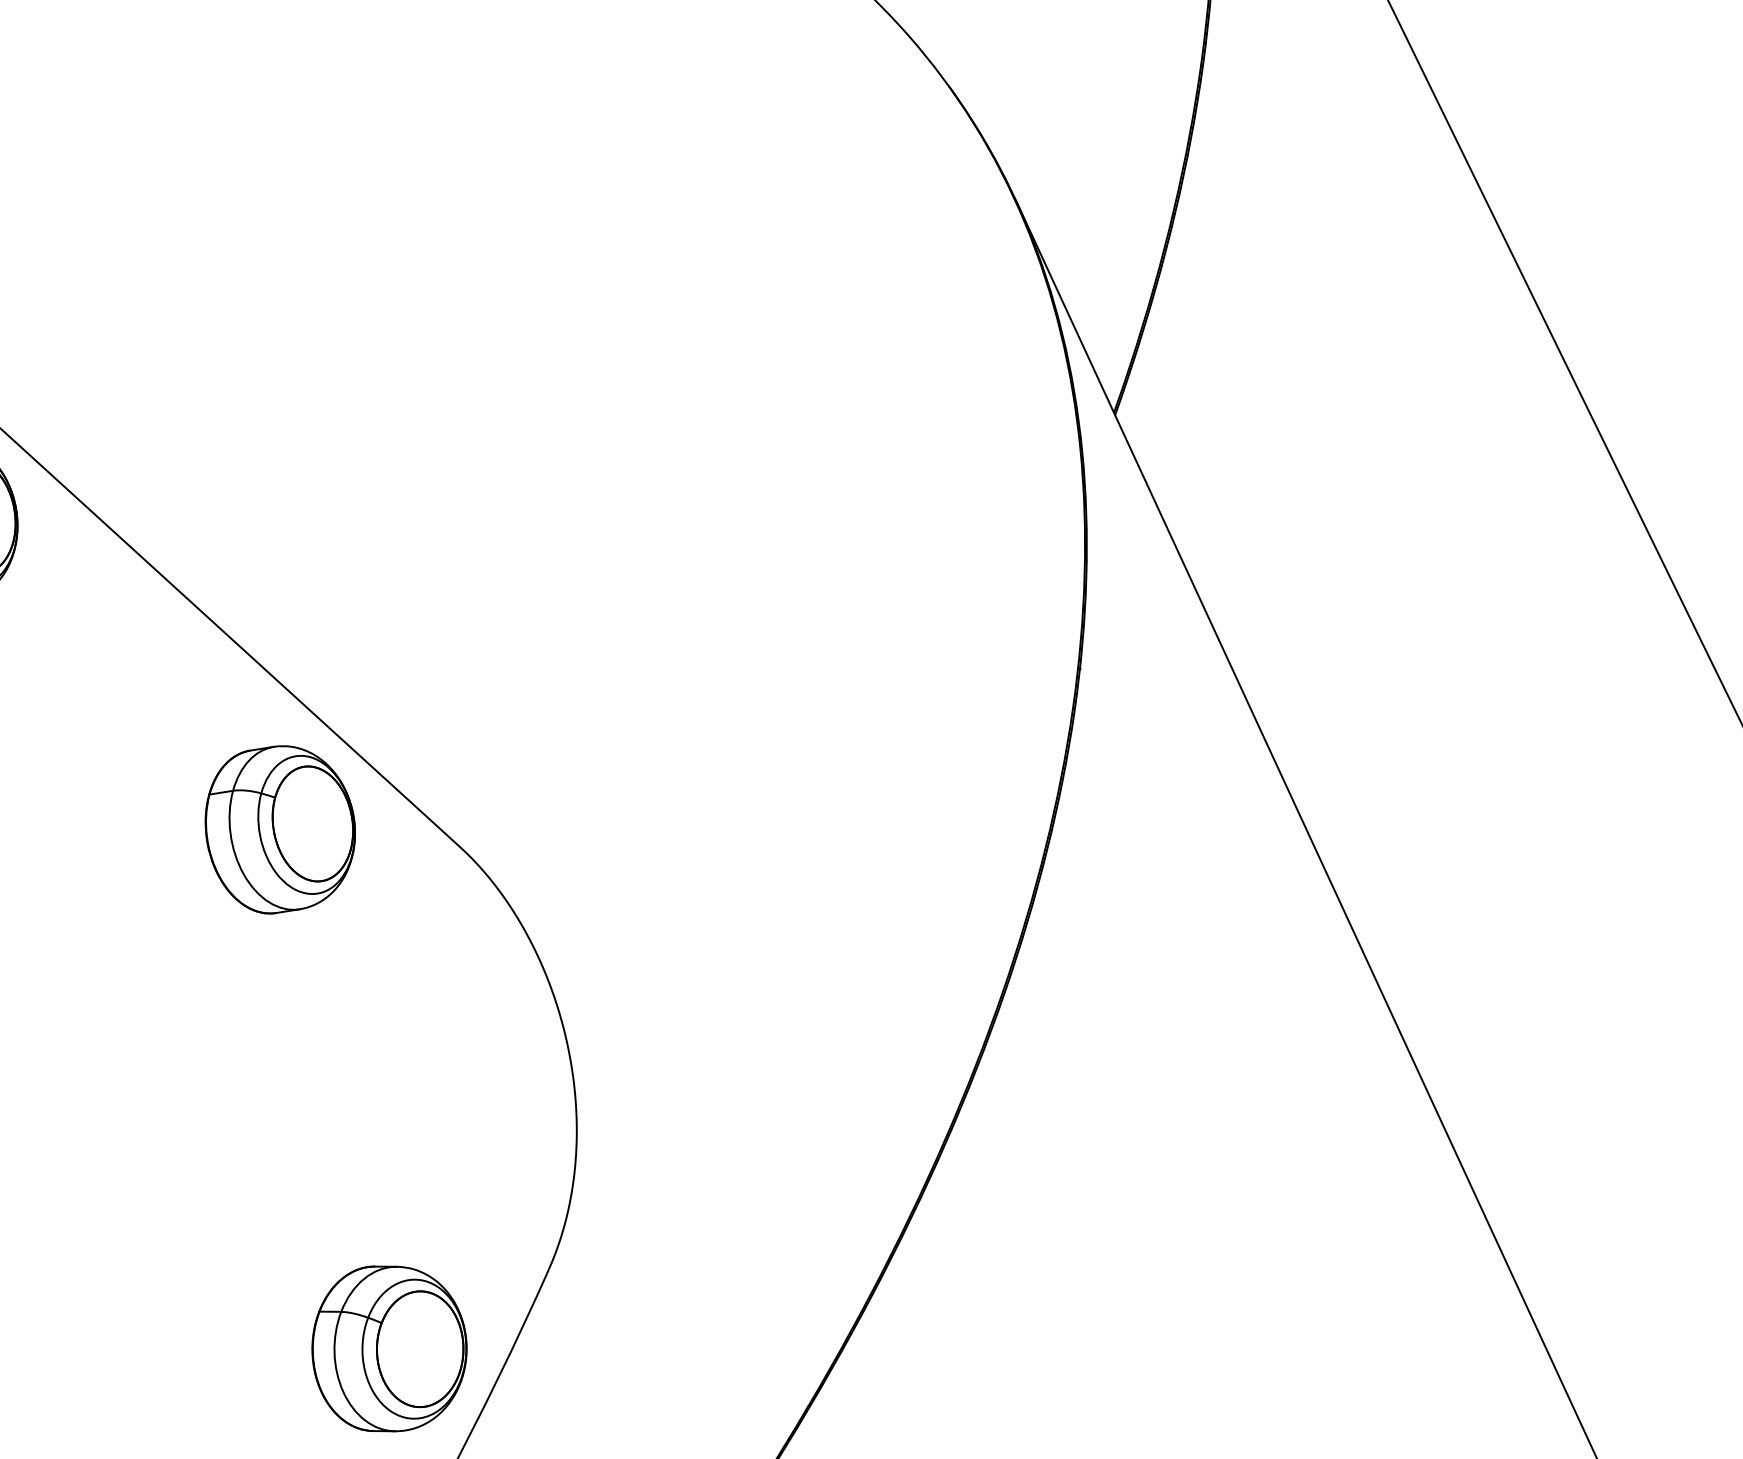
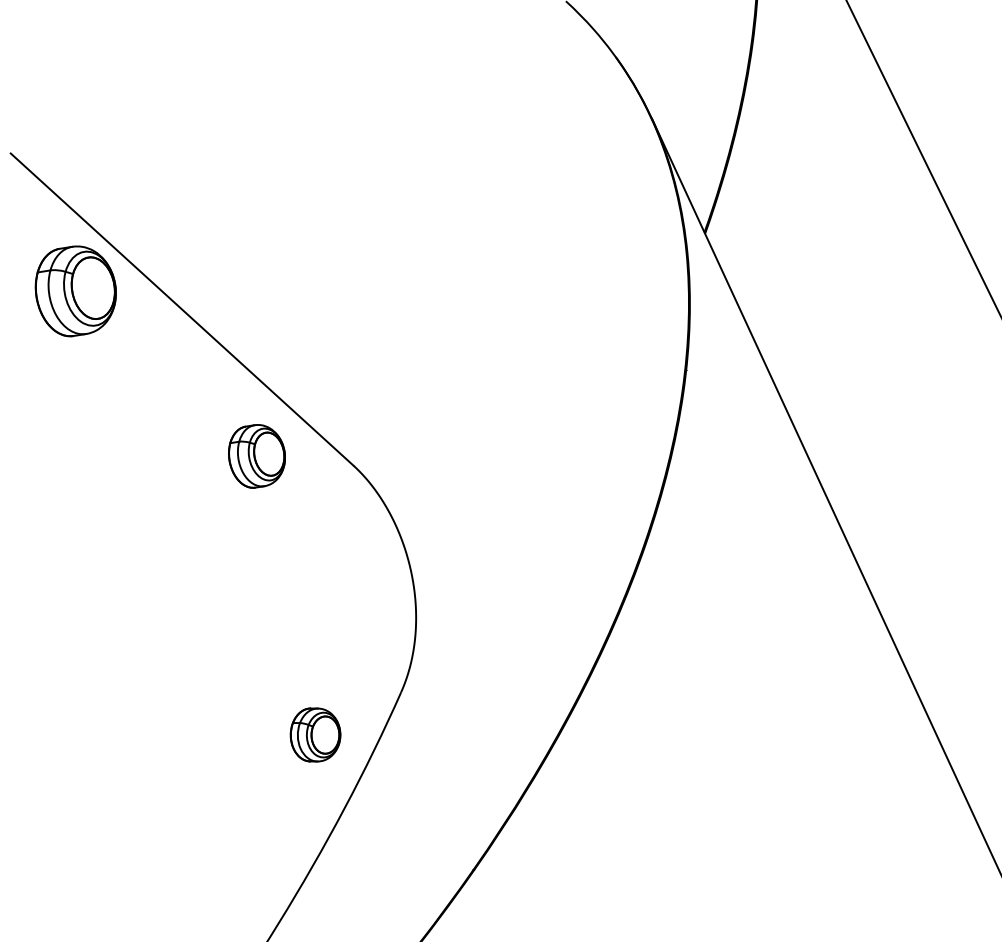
part: (279, 830) -> (256, 456), size x0.7
part: (389, 1347) -> (315, 734), size x0.6

